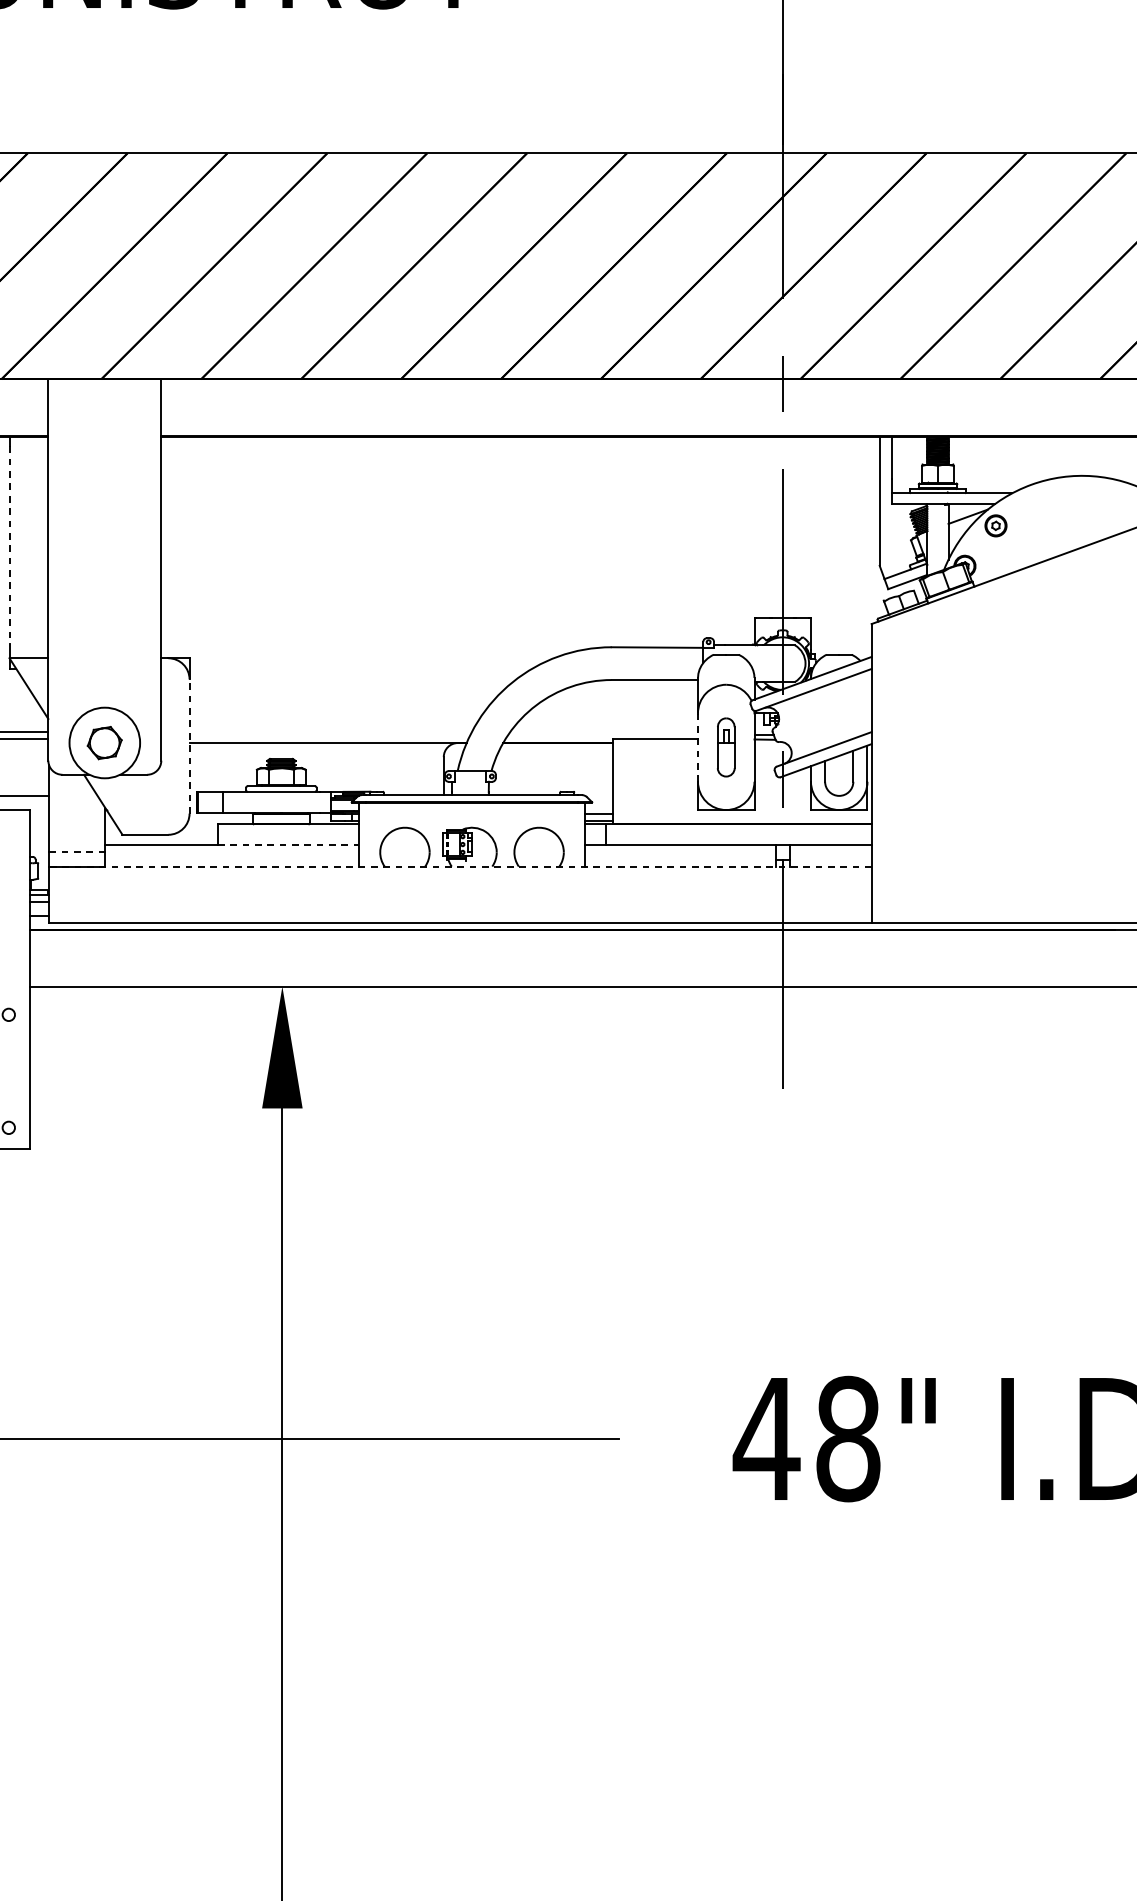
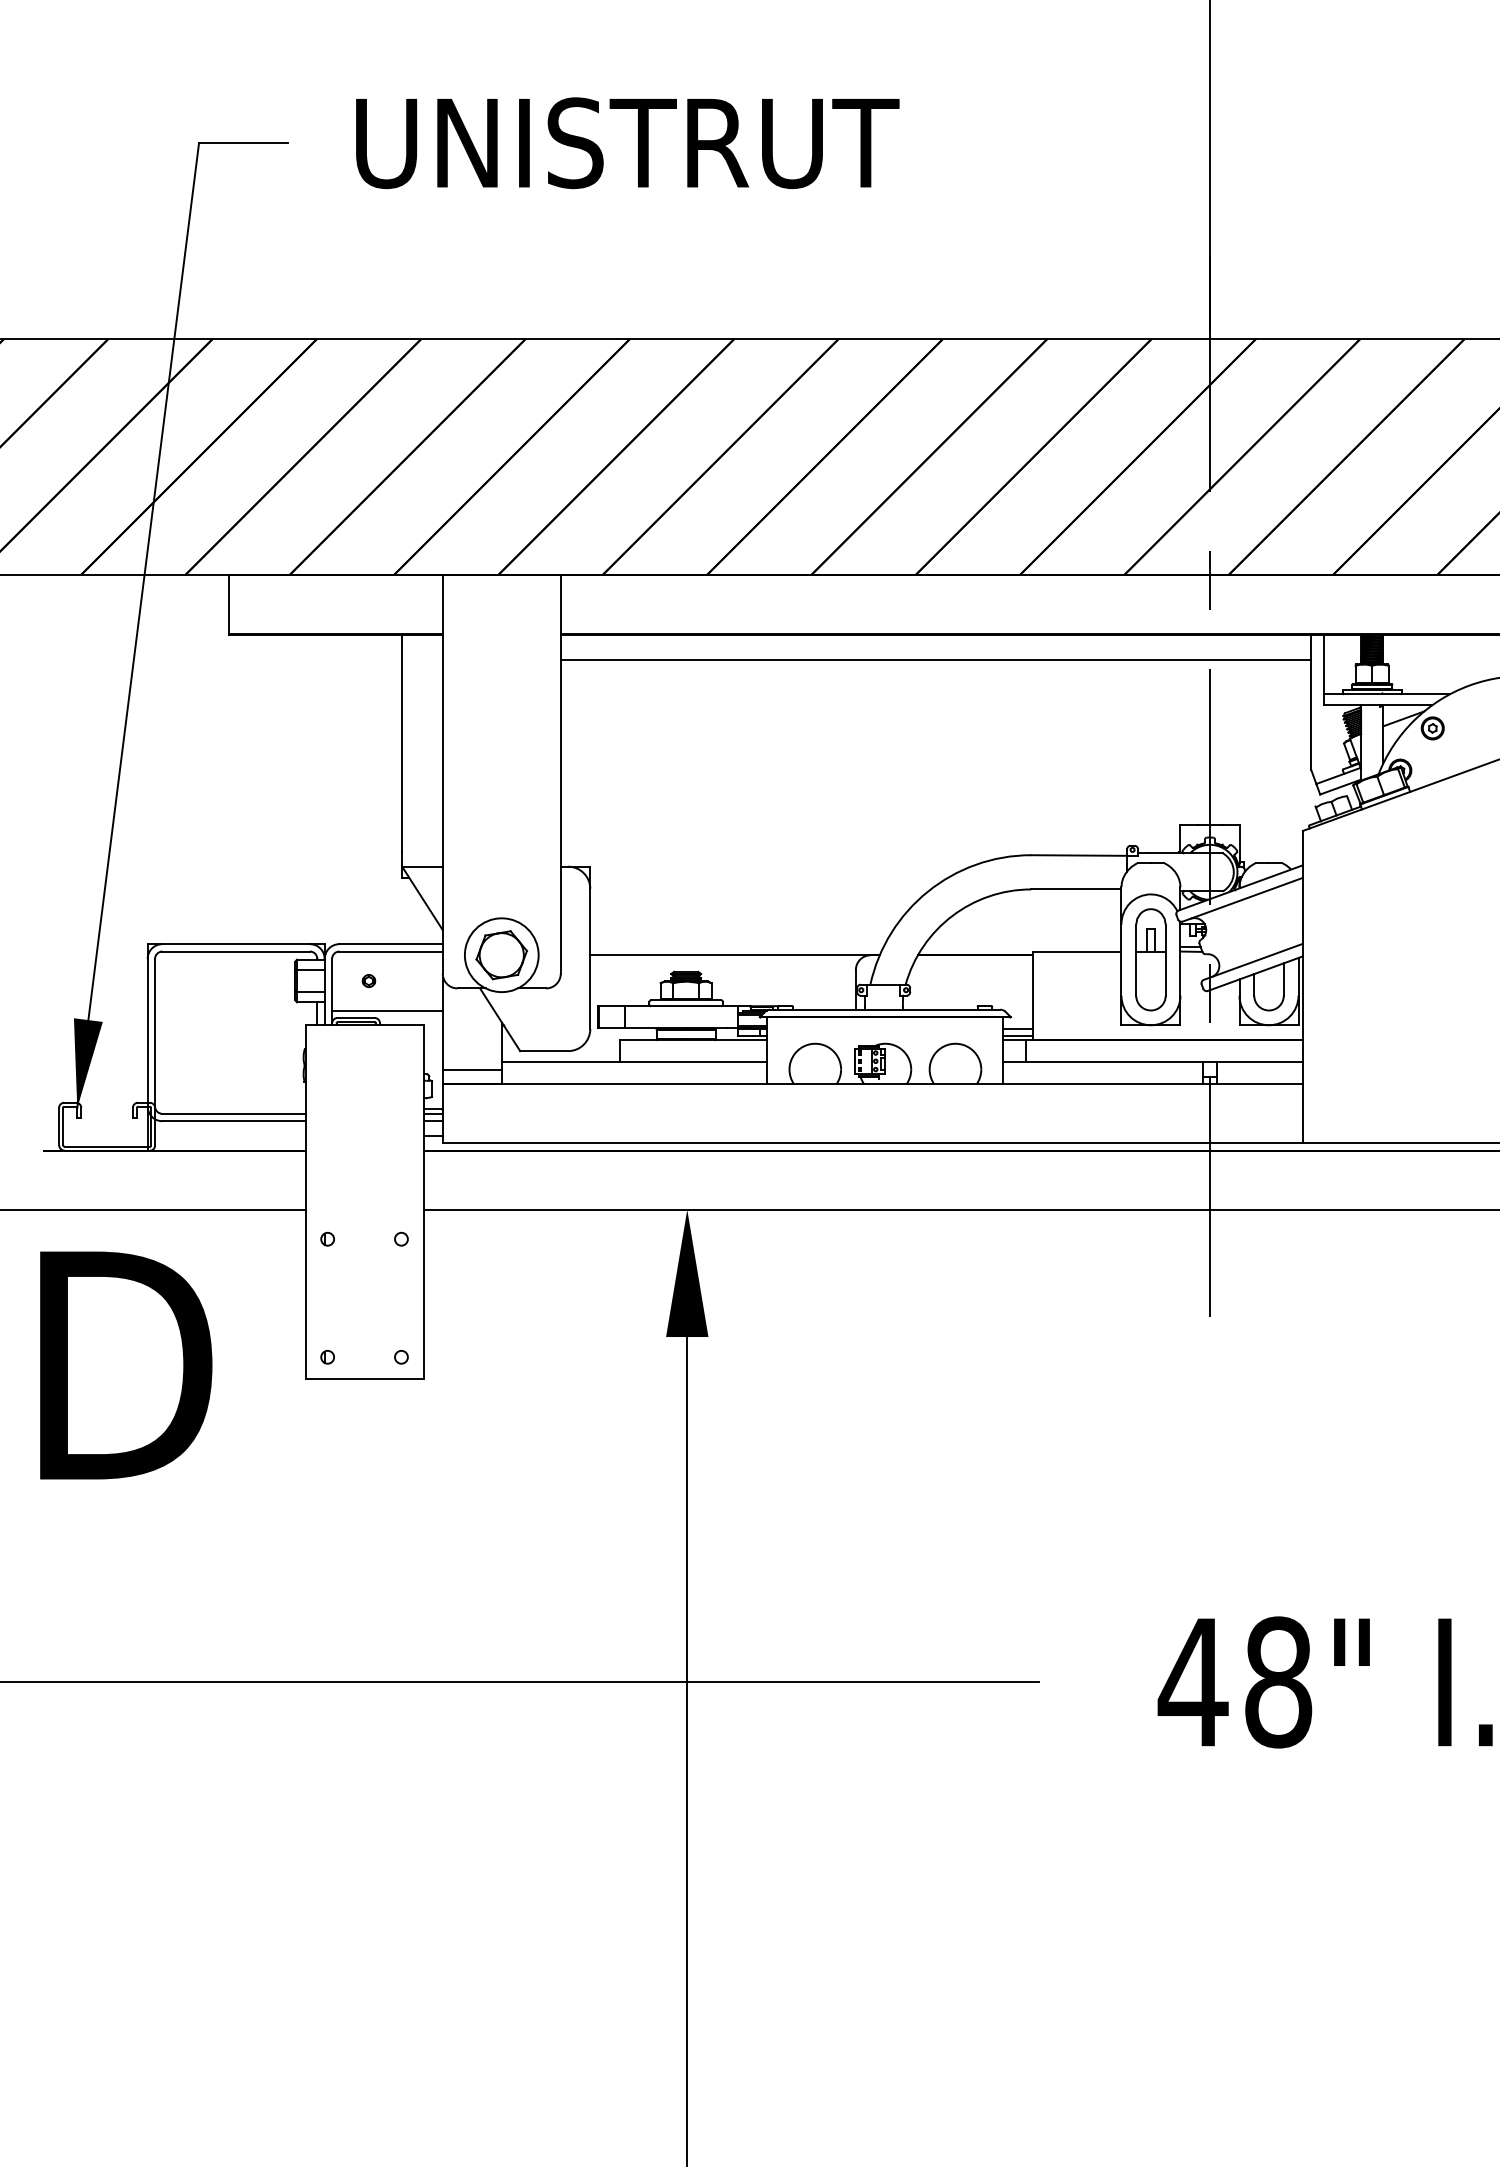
line: (519, 460) -> (935, 660), added
line: (9, 546) -> (402, 749), dashed -> solid
part: (104, 743) -> (501, 955), size x1.43
line: (189, 746) -> (590, 958), dashed -> solid
part: (725, 747) -> (1150, 959), size x1.67
line: (698, 748) -> (1121, 960), dashed -> solid
line: (288, 845) -> (693, 1062), dashed -> solid
line: (76, 852) -> (472, 1069), dashed -> solid
line: (460, 866) -> (873, 1084), dashed -> solid

